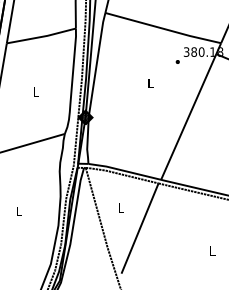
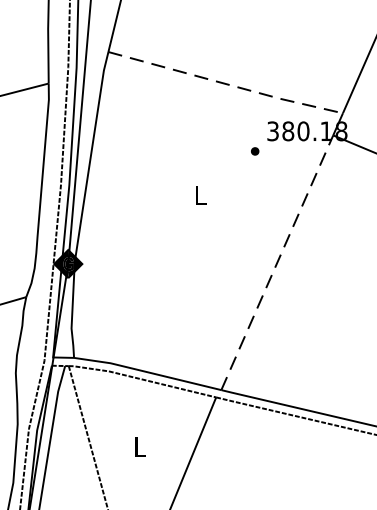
line: (164, 28) -> (228, 83), solid -> dashed
line: (188, 116) -> (276, 261), solid -> dashed

